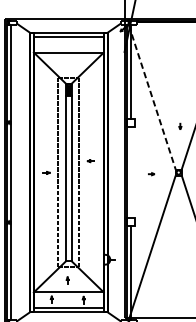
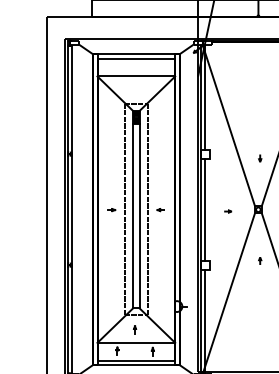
line: (152, 97) -> (229, 126), dashed -> solid
part: (90, 161) -> (160, 210), moved
line: (131, 172) -> (205, 209), added
curve: (180, 218) -> (260, 260), added

